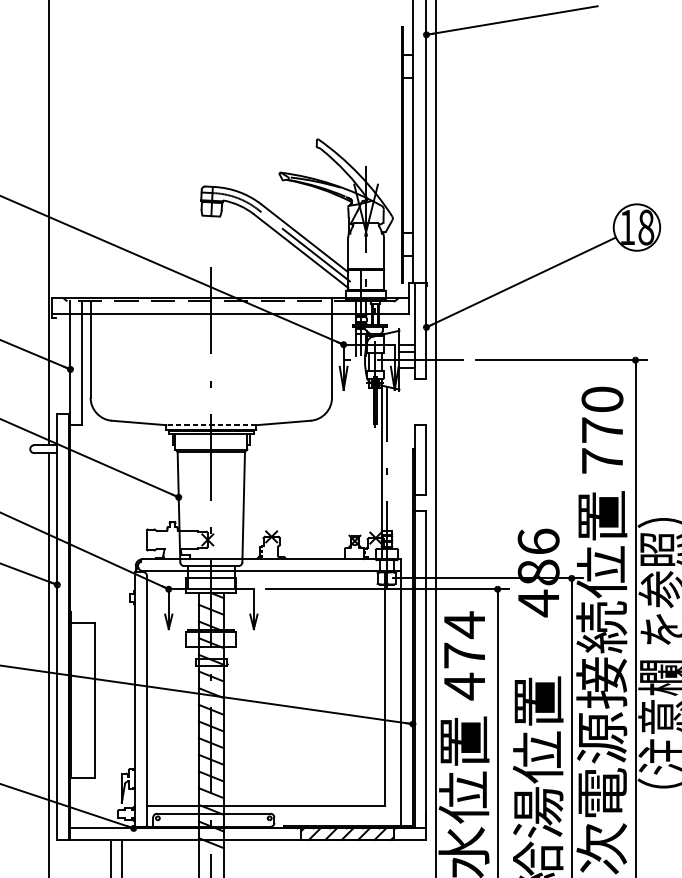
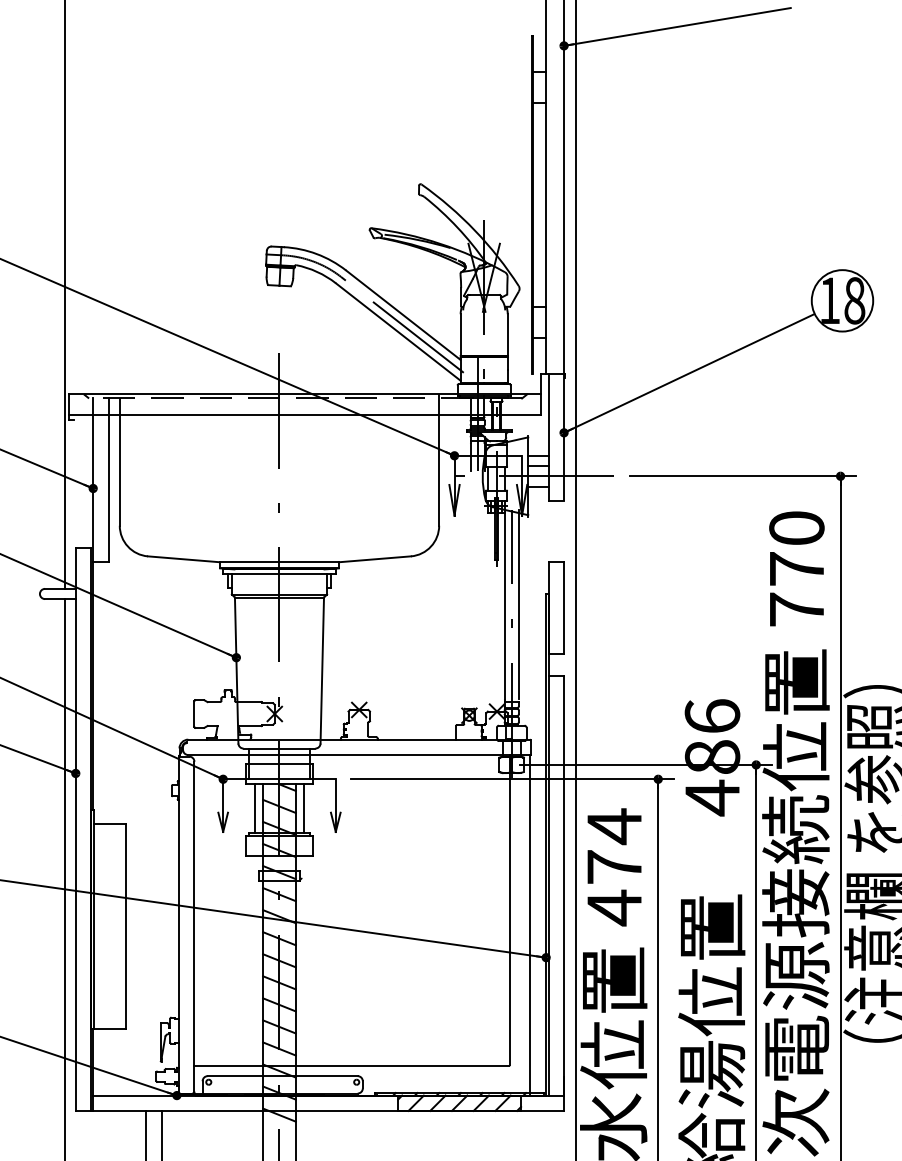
line: (210, 425) -> (278, 562), dashed -> solid
line: (392, 457) -> (518, 604), added
line: (193, 611) -> (255, 808), added
line: (229, 611) -> (303, 808), added

